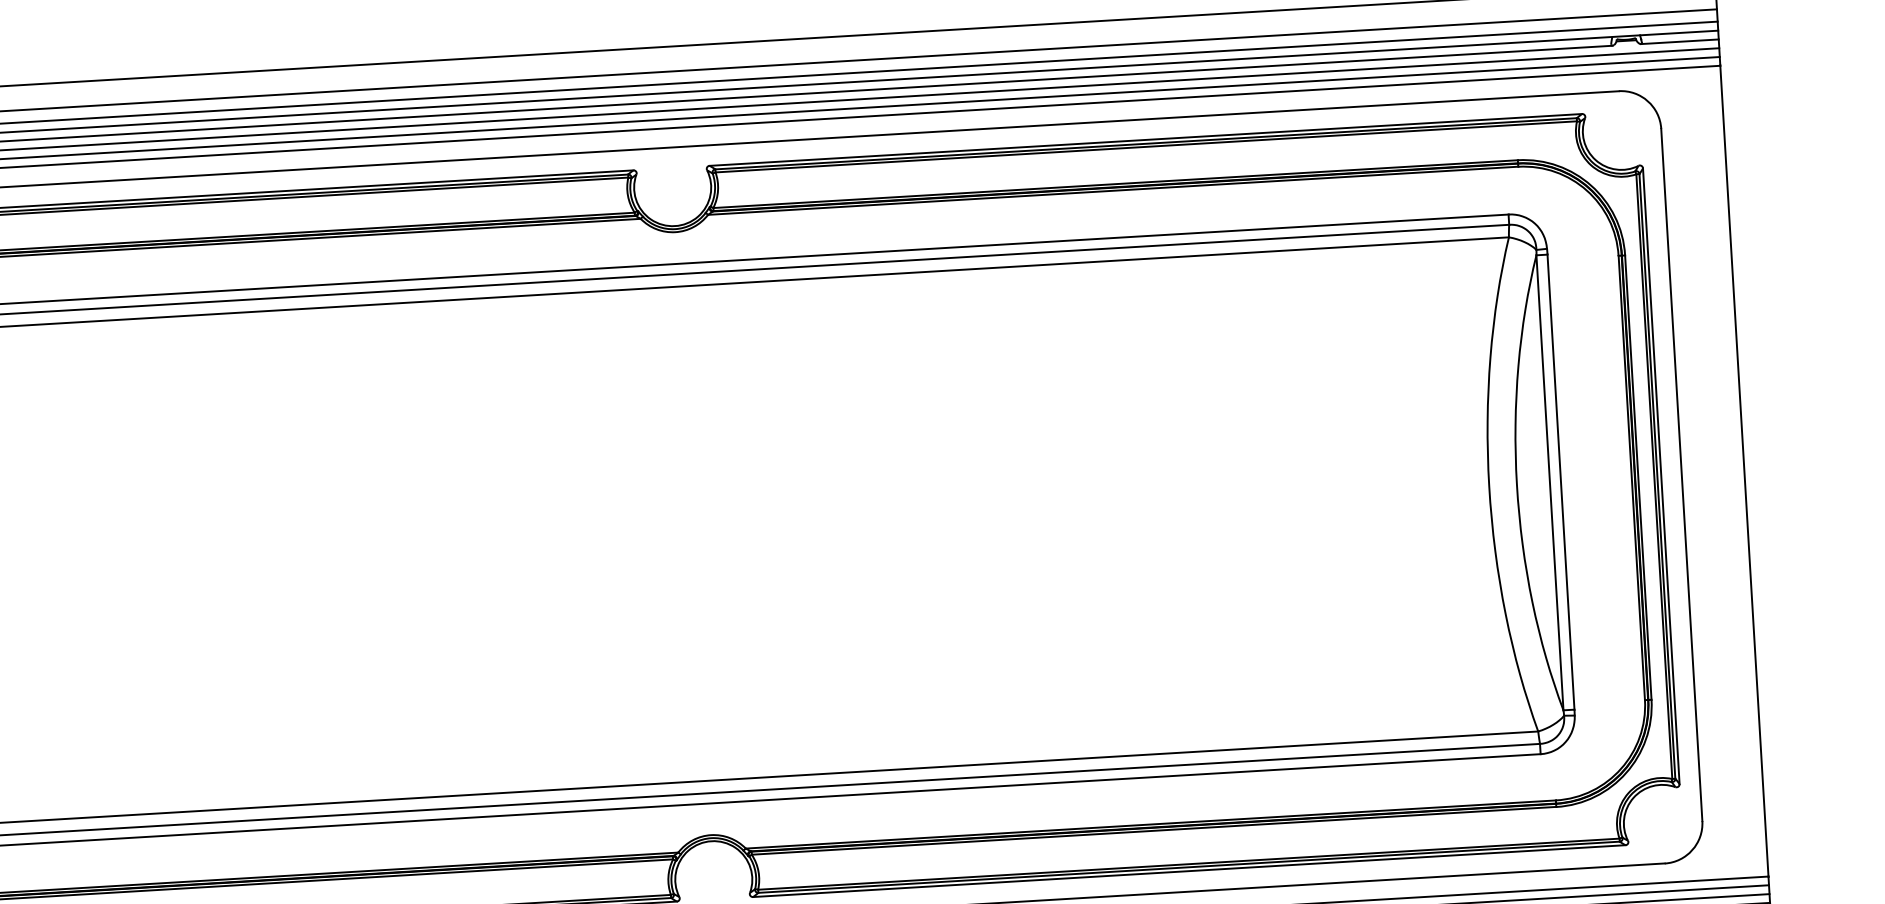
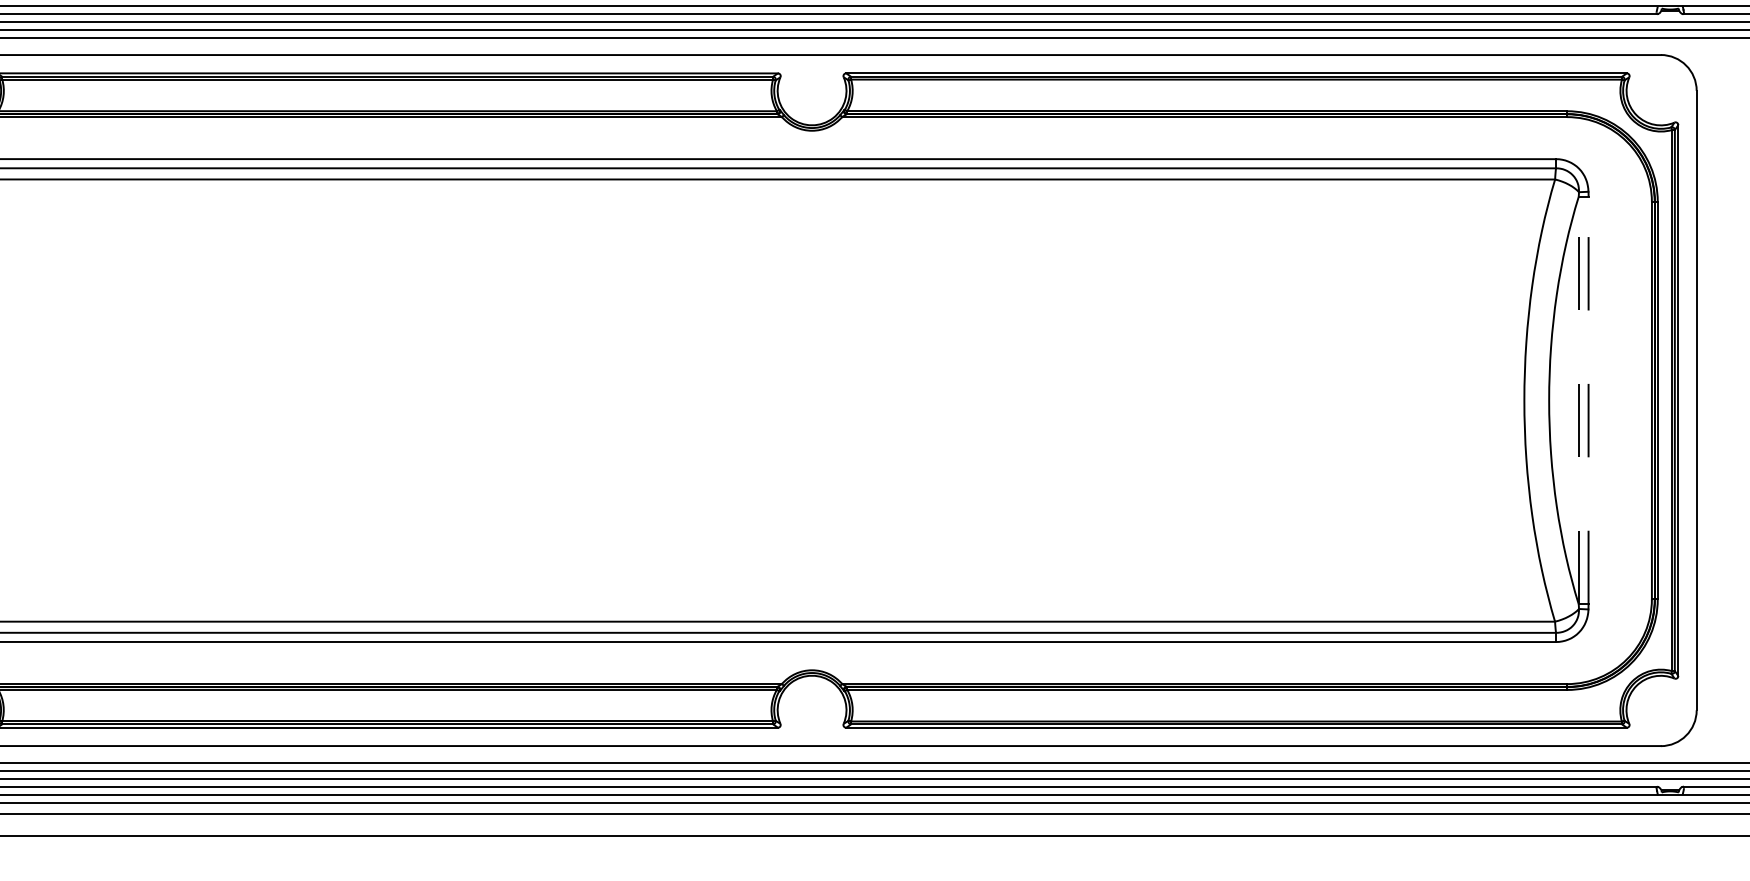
line: (1549, 482) -> (1578, 400), solid -> dashed
line: (1560, 482) -> (1588, 400), solid -> dashed

